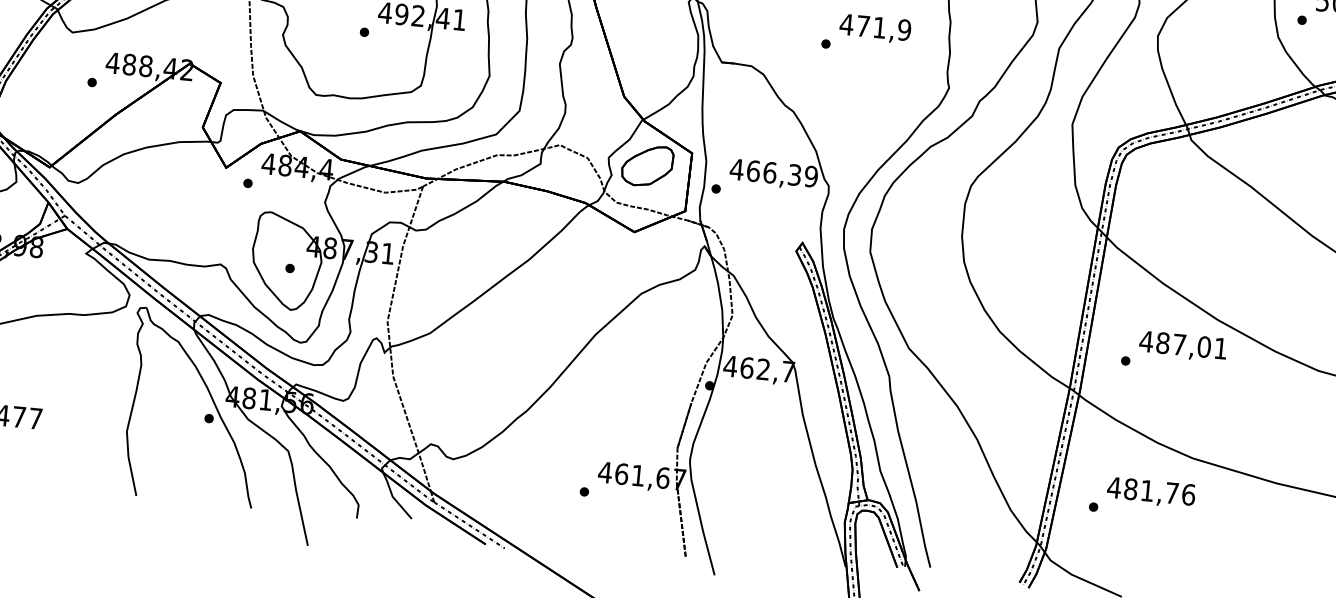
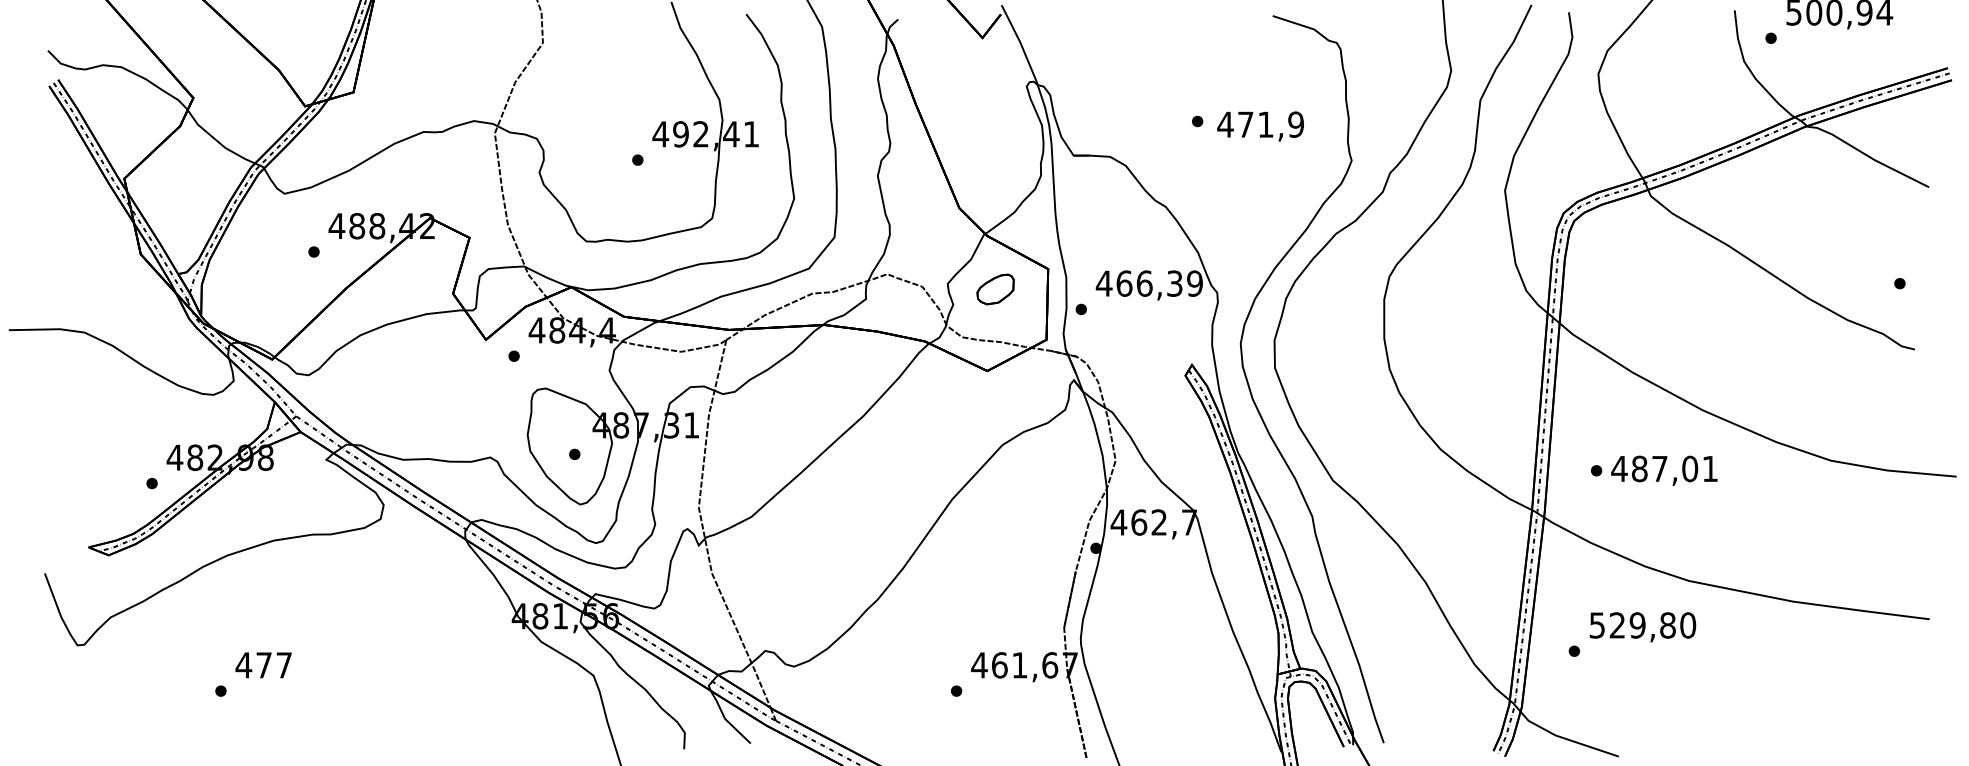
text: (875, 28) -> (1260, 126), moved
part: (647, 165) -> (995, 289), size x0.6
text: (1183, 346) -> (1664, 470), moved
part: (205, 415) -> (489, 641), removed
text: (1151, 491) -> (1642, 625), 481,76 -> 529,80

